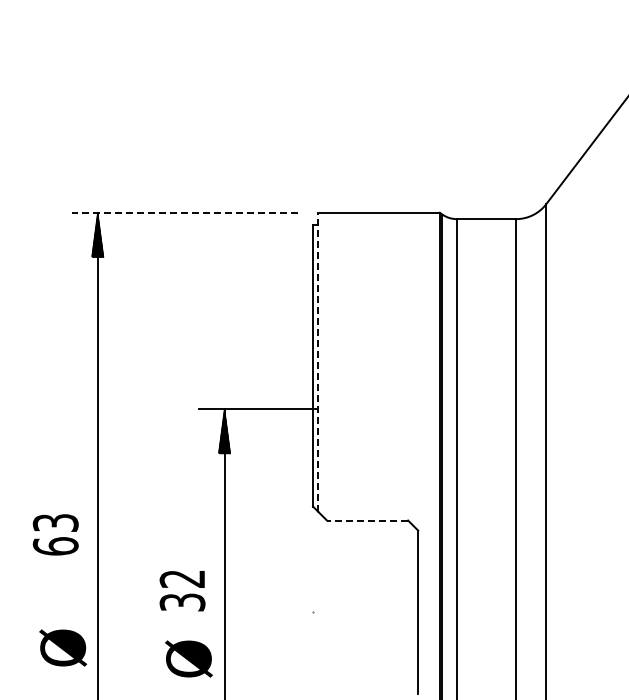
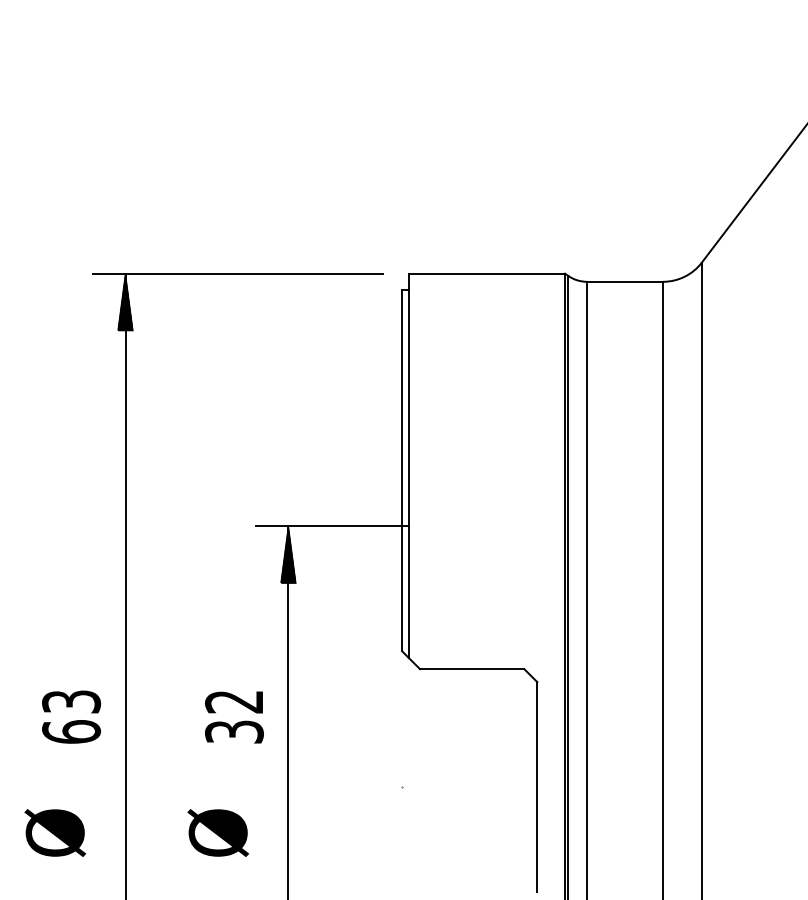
line: (185, 212) -> (238, 273), dashed -> solid
line: (318, 361) -> (409, 464), dashed -> solid
line: (367, 520) -> (472, 669), dashed -> solid
text: (55, 534) -> (71, 716), moved
text: (182, 591) -> (234, 717), moved
text: (63, 647) -> (55, 832), moved
text: (188, 658) -> (217, 832), moved

